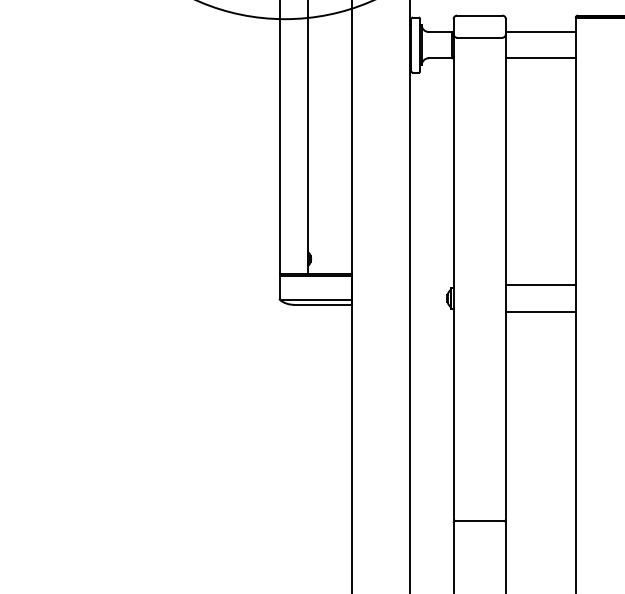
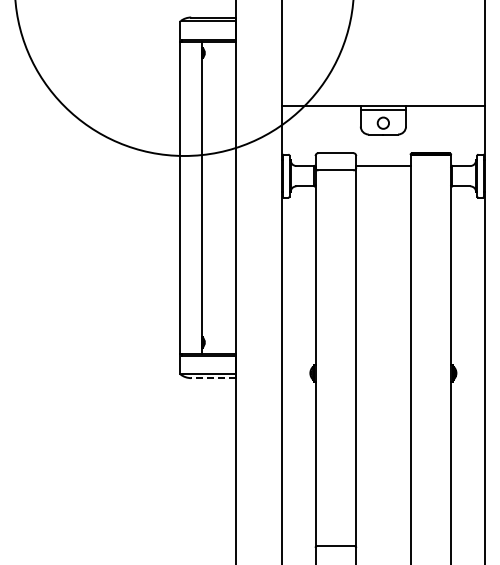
line: (540, 58) -> (383, 186), removed
line: (540, 285) -> (383, 363), removed
line: (322, 305) -> (213, 378), solid -> dashed
line: (540, 311) -> (383, 383), removed

